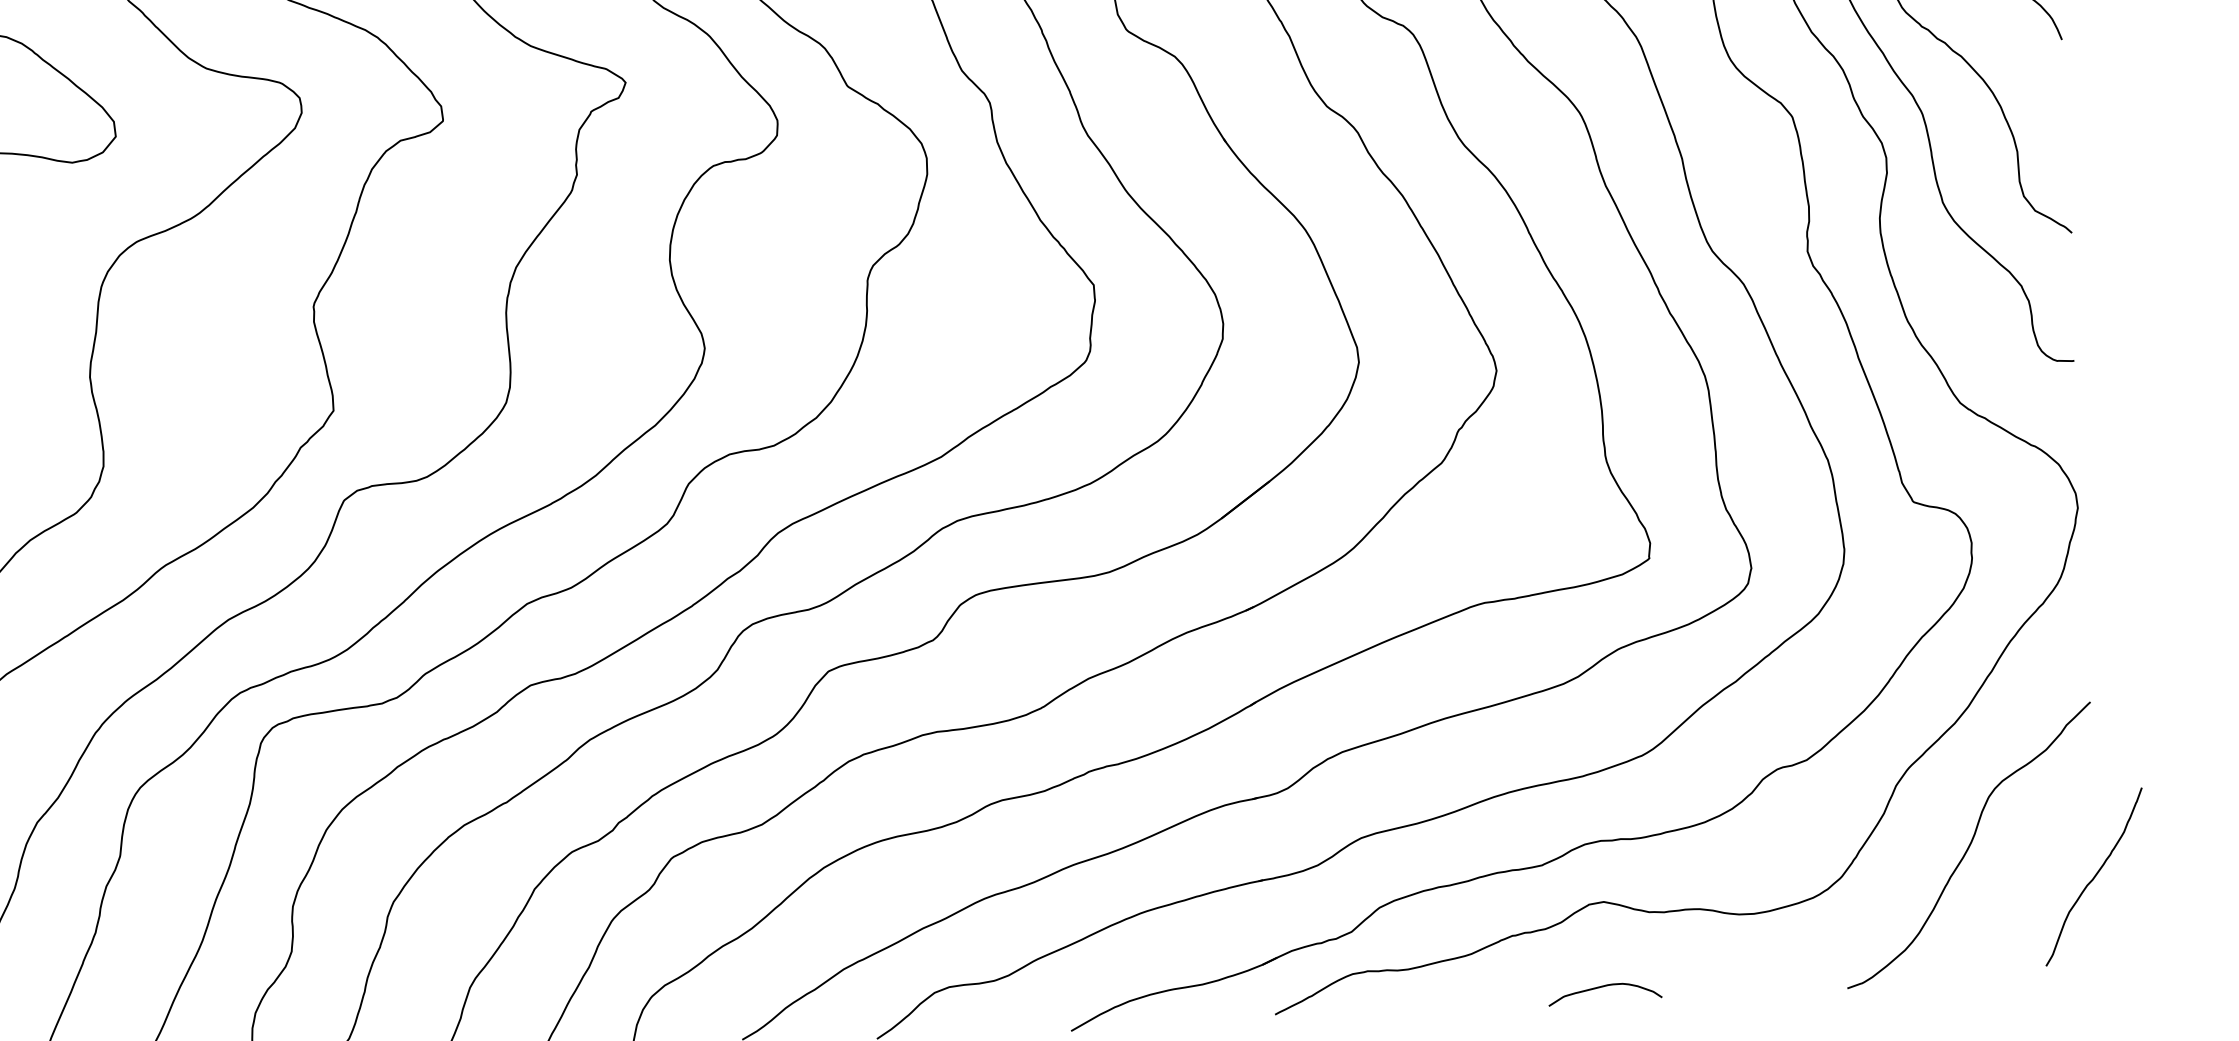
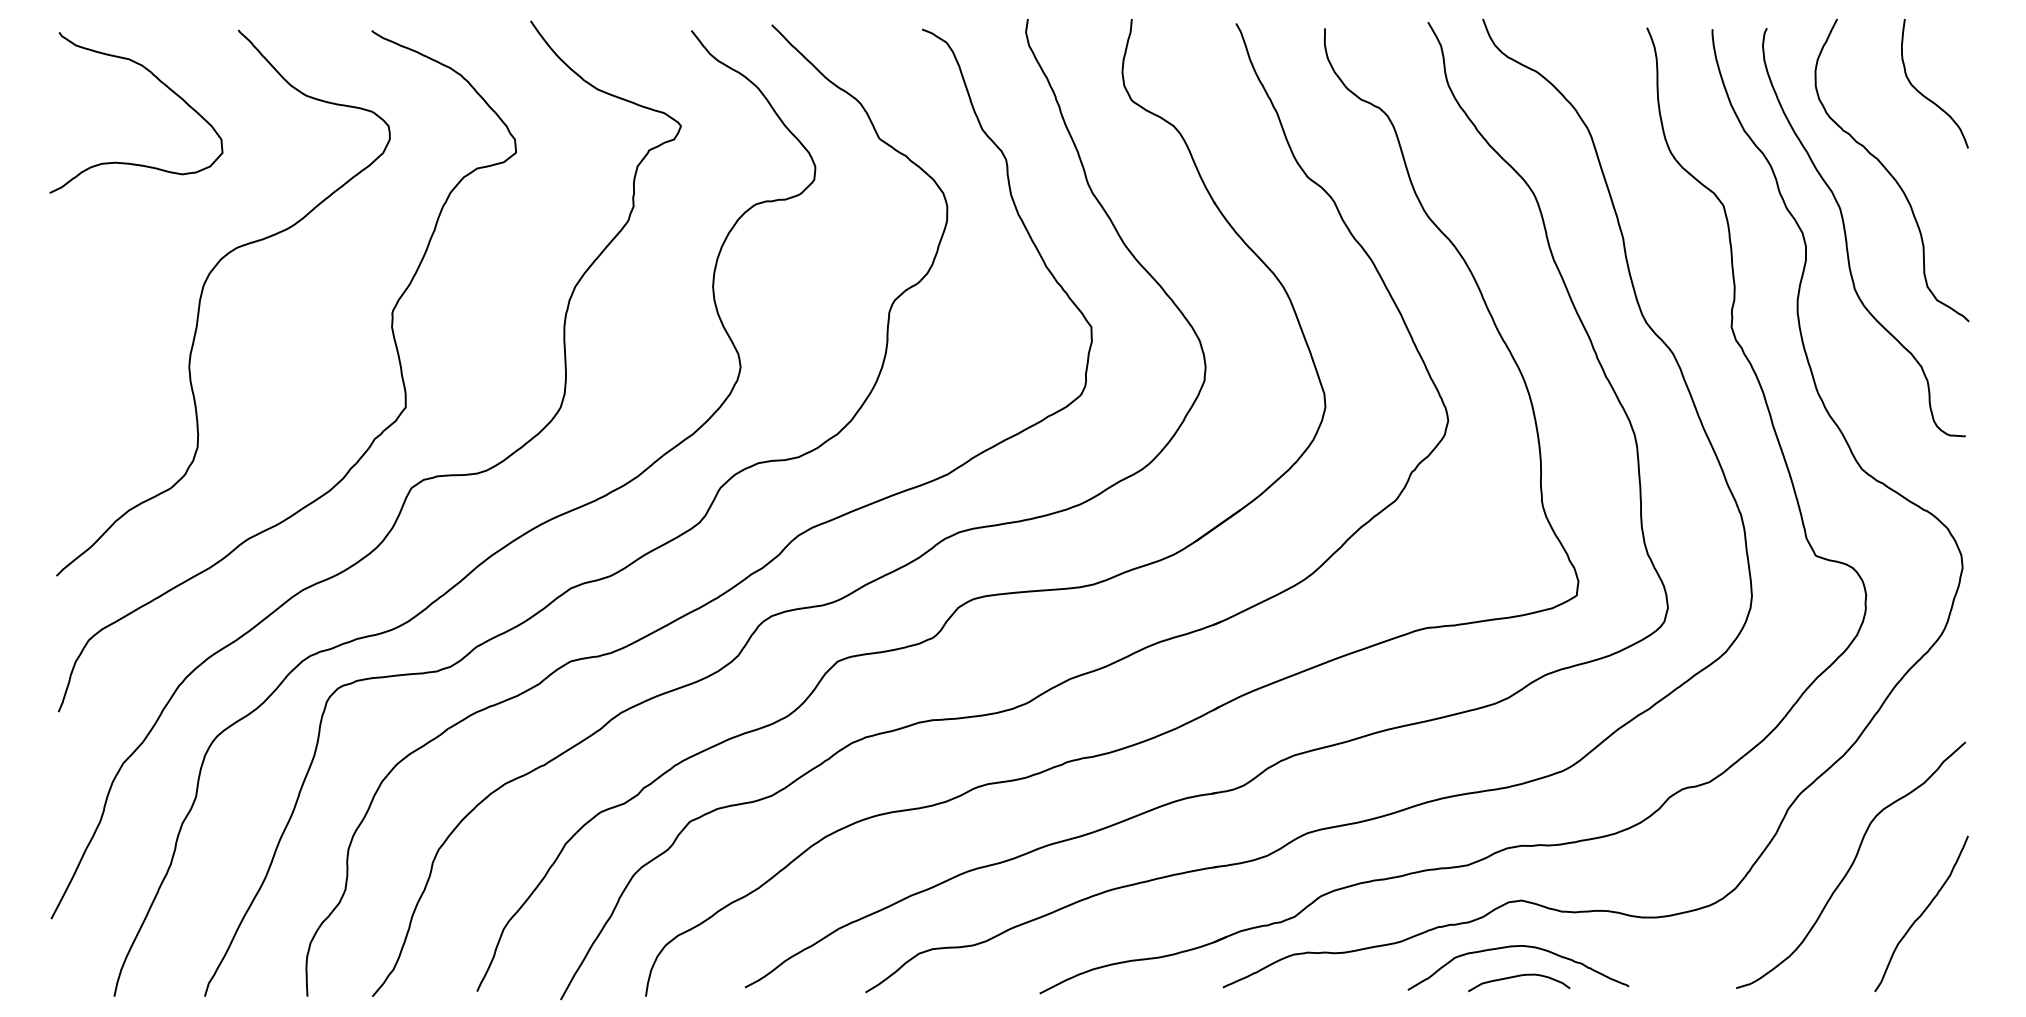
curve: (2093, 876) -> (1921, 913), moved
curve: (1599, 954) -> (1515, 947), added

